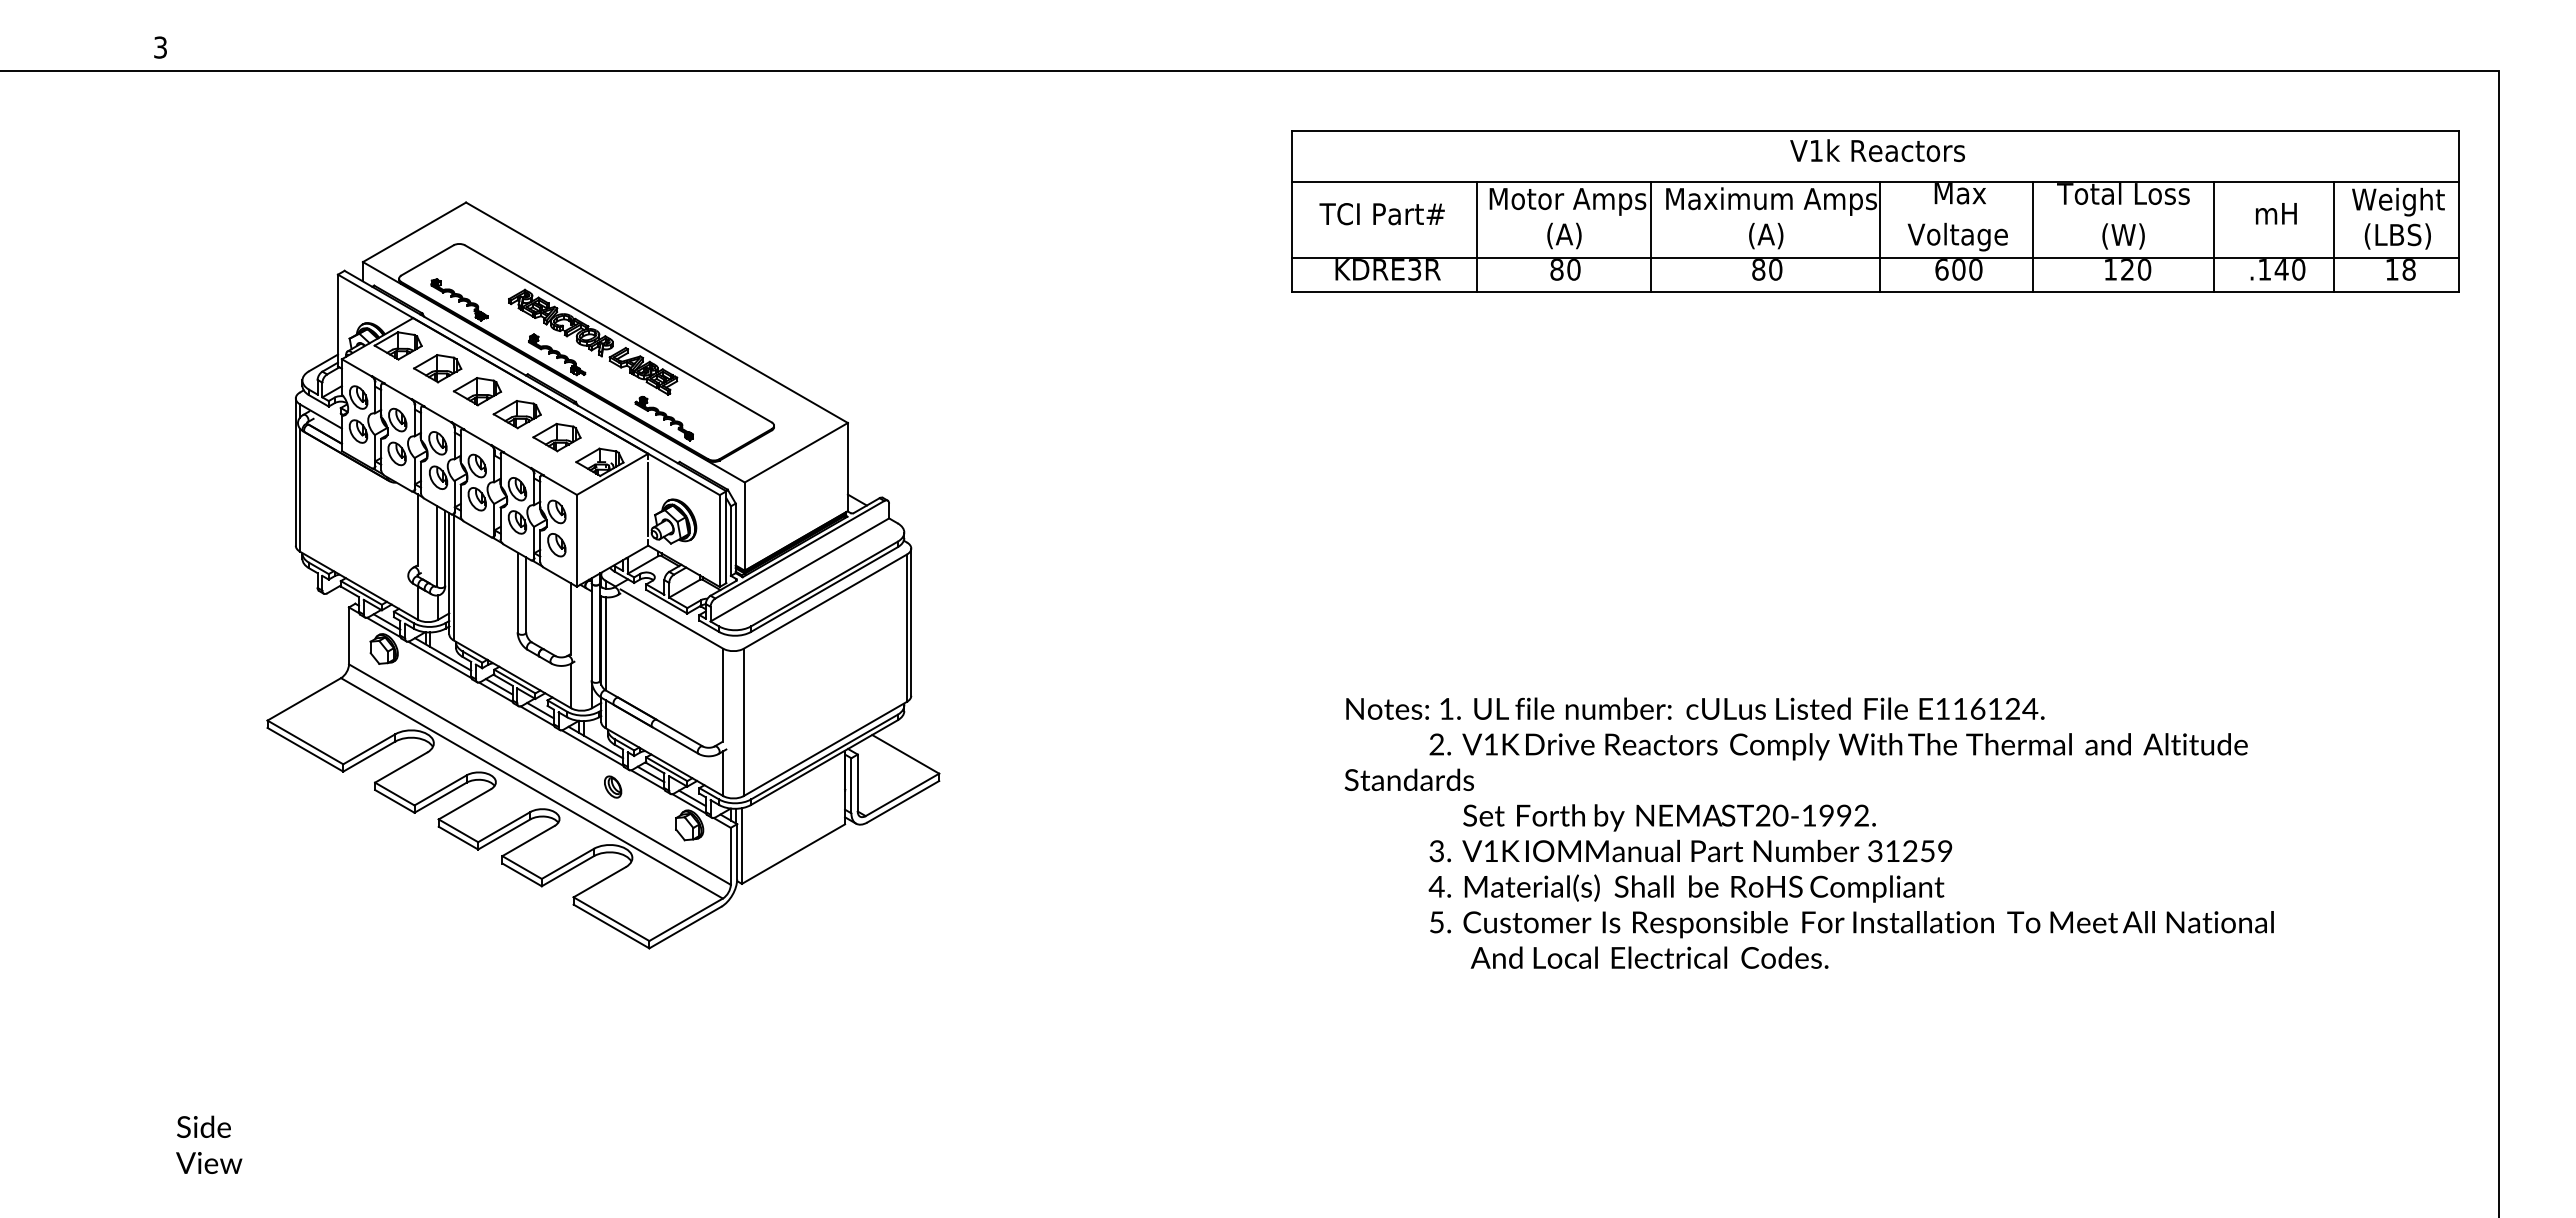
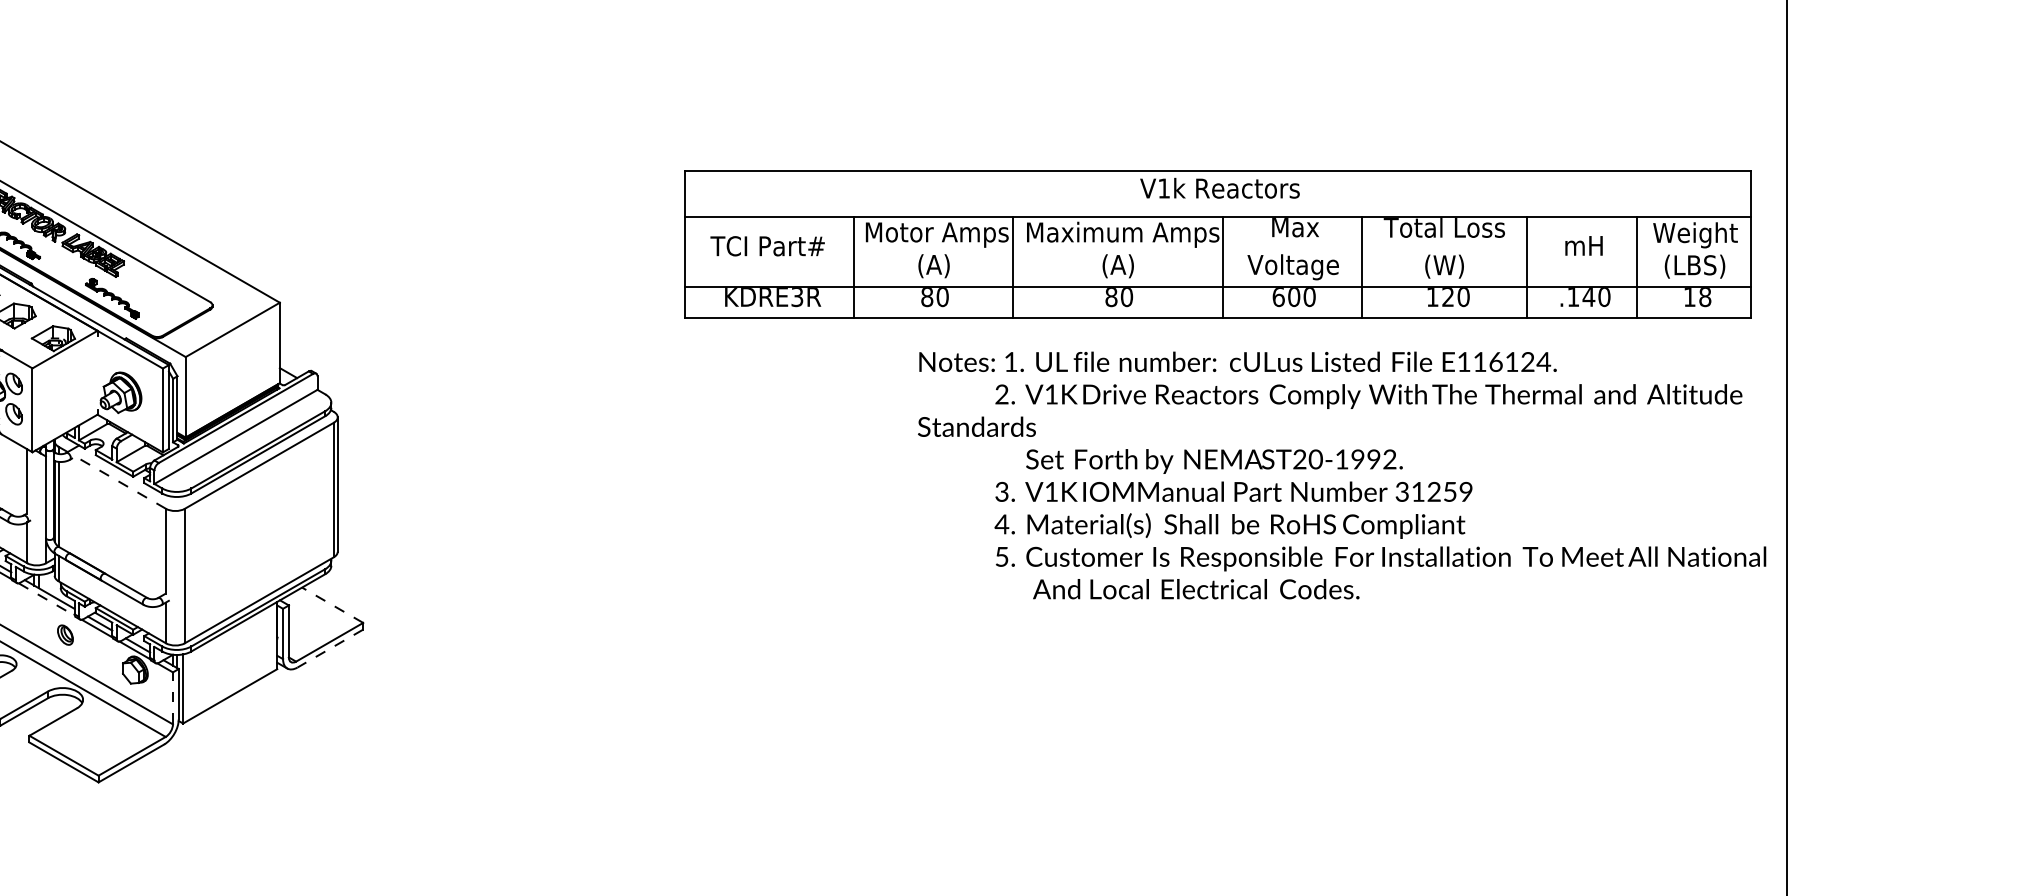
part: (1875, 211) -> (1218, 243), moved
line: (648, 499) -> (97, 372), removed
line: (671, 618) -> (118, 481), solid -> dashed
line: (593, 748) -> (47, 599), solid -> dashed
line: (905, 754) -> (332, 605), solid -> dashed
line: (903, 801) -> (330, 648), solid -> dashed
text: (1808, 832) -> (1341, 474), moved
line: (730, 855) -> (172, 697), solid -> dashed

